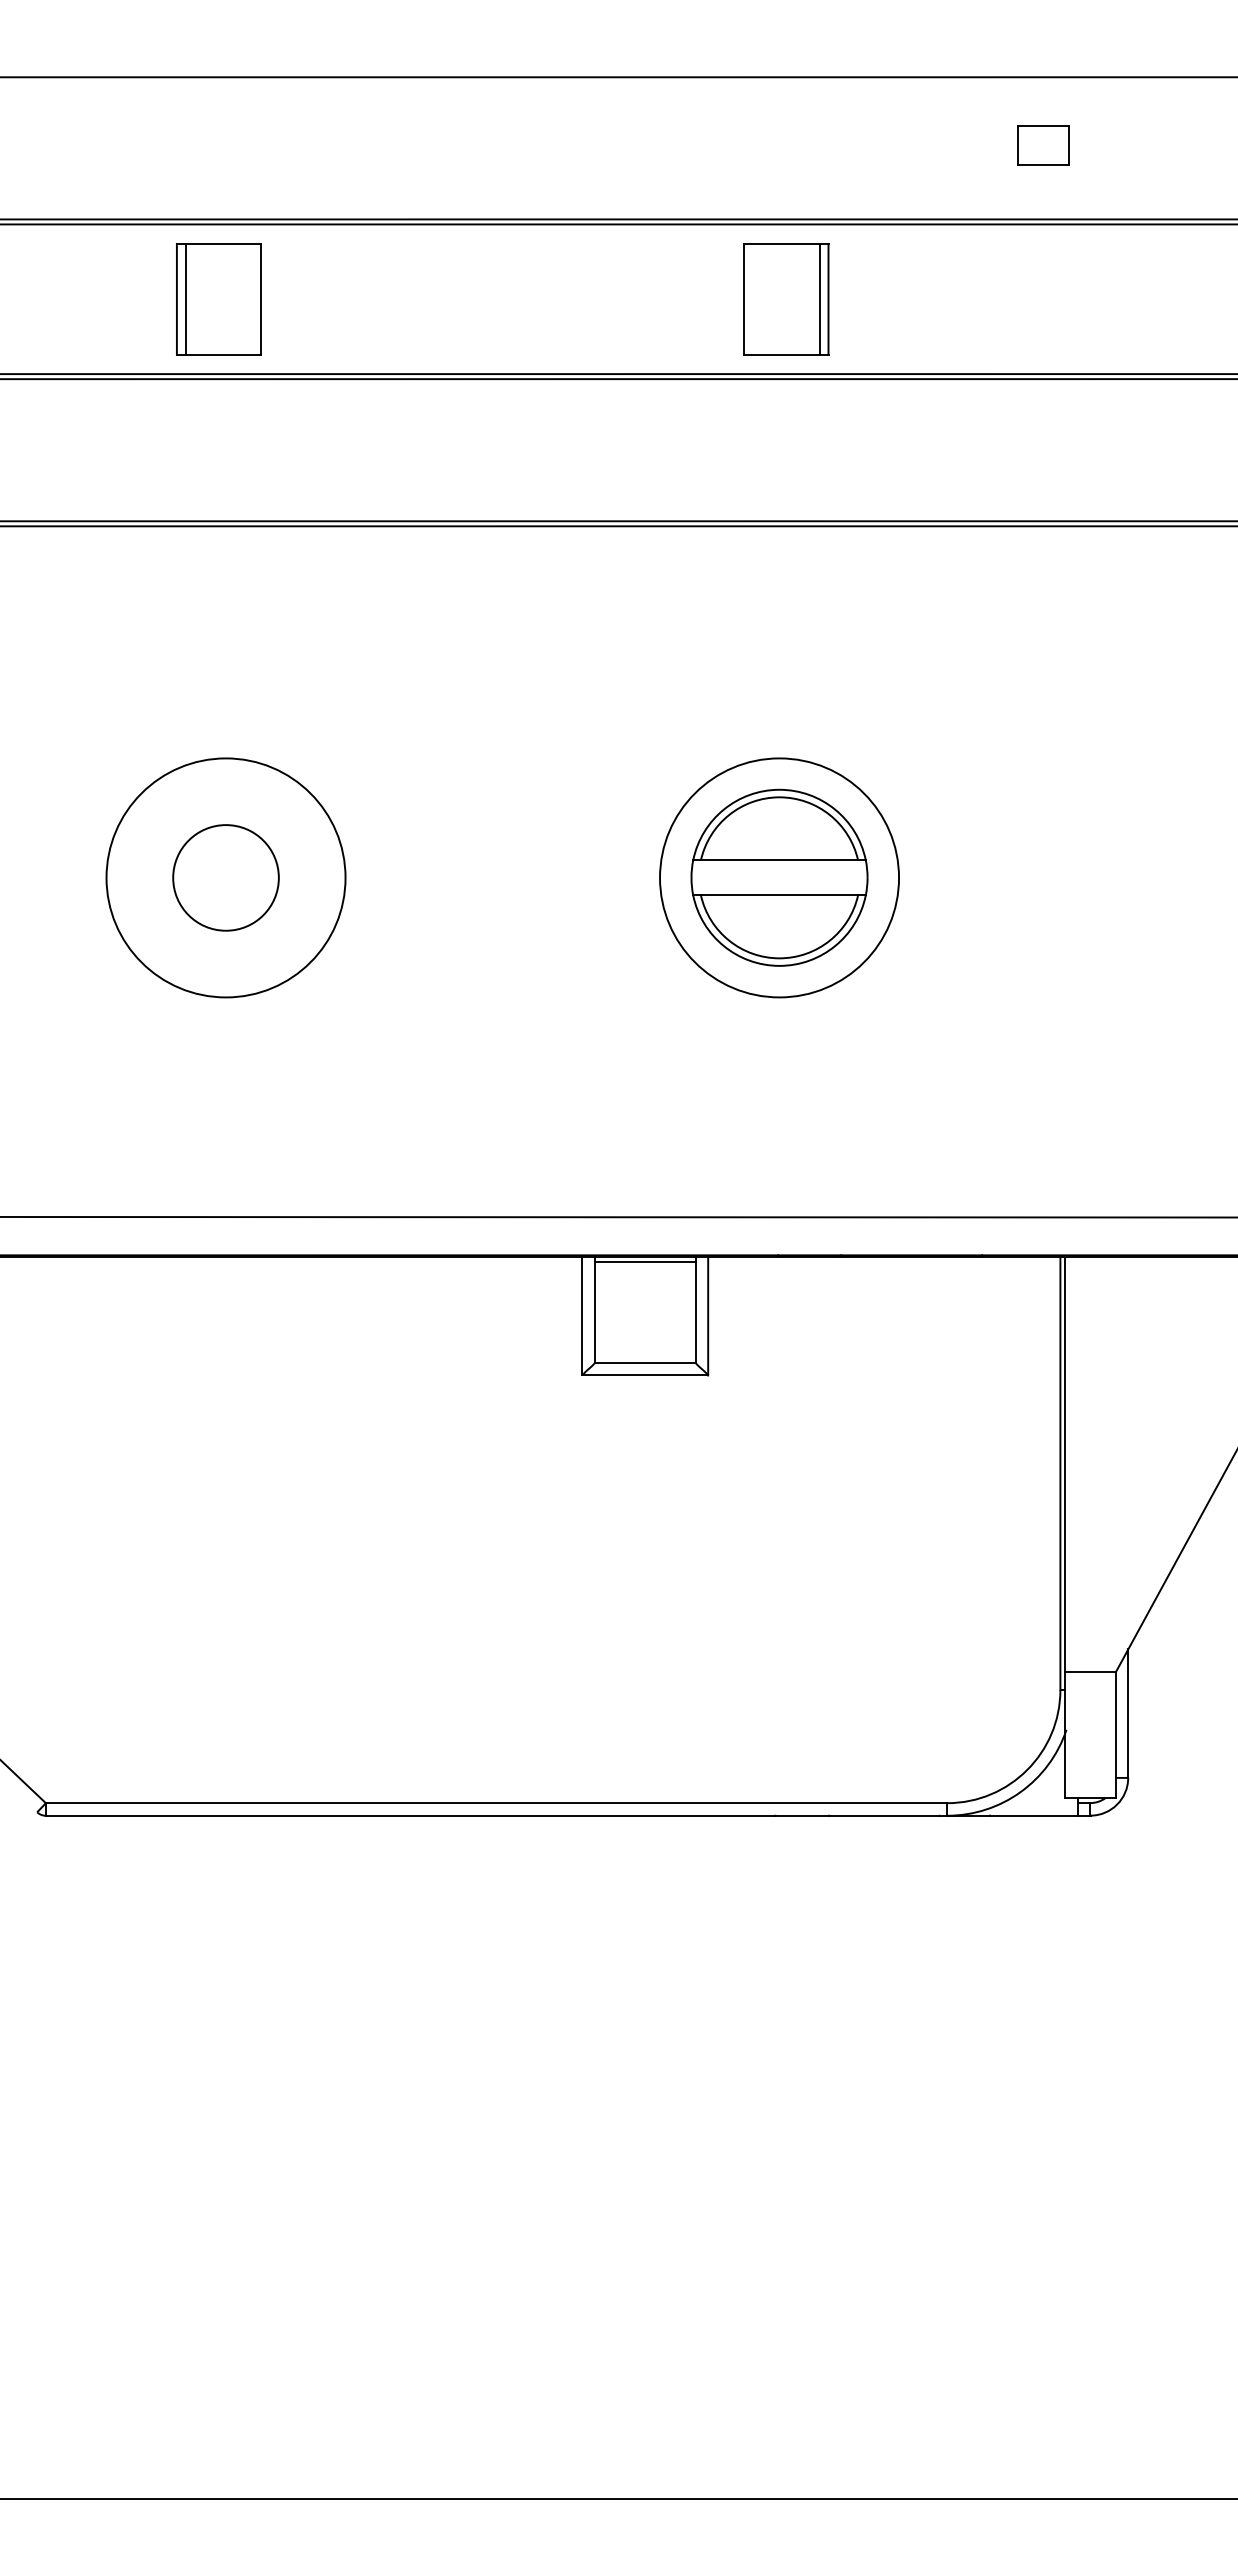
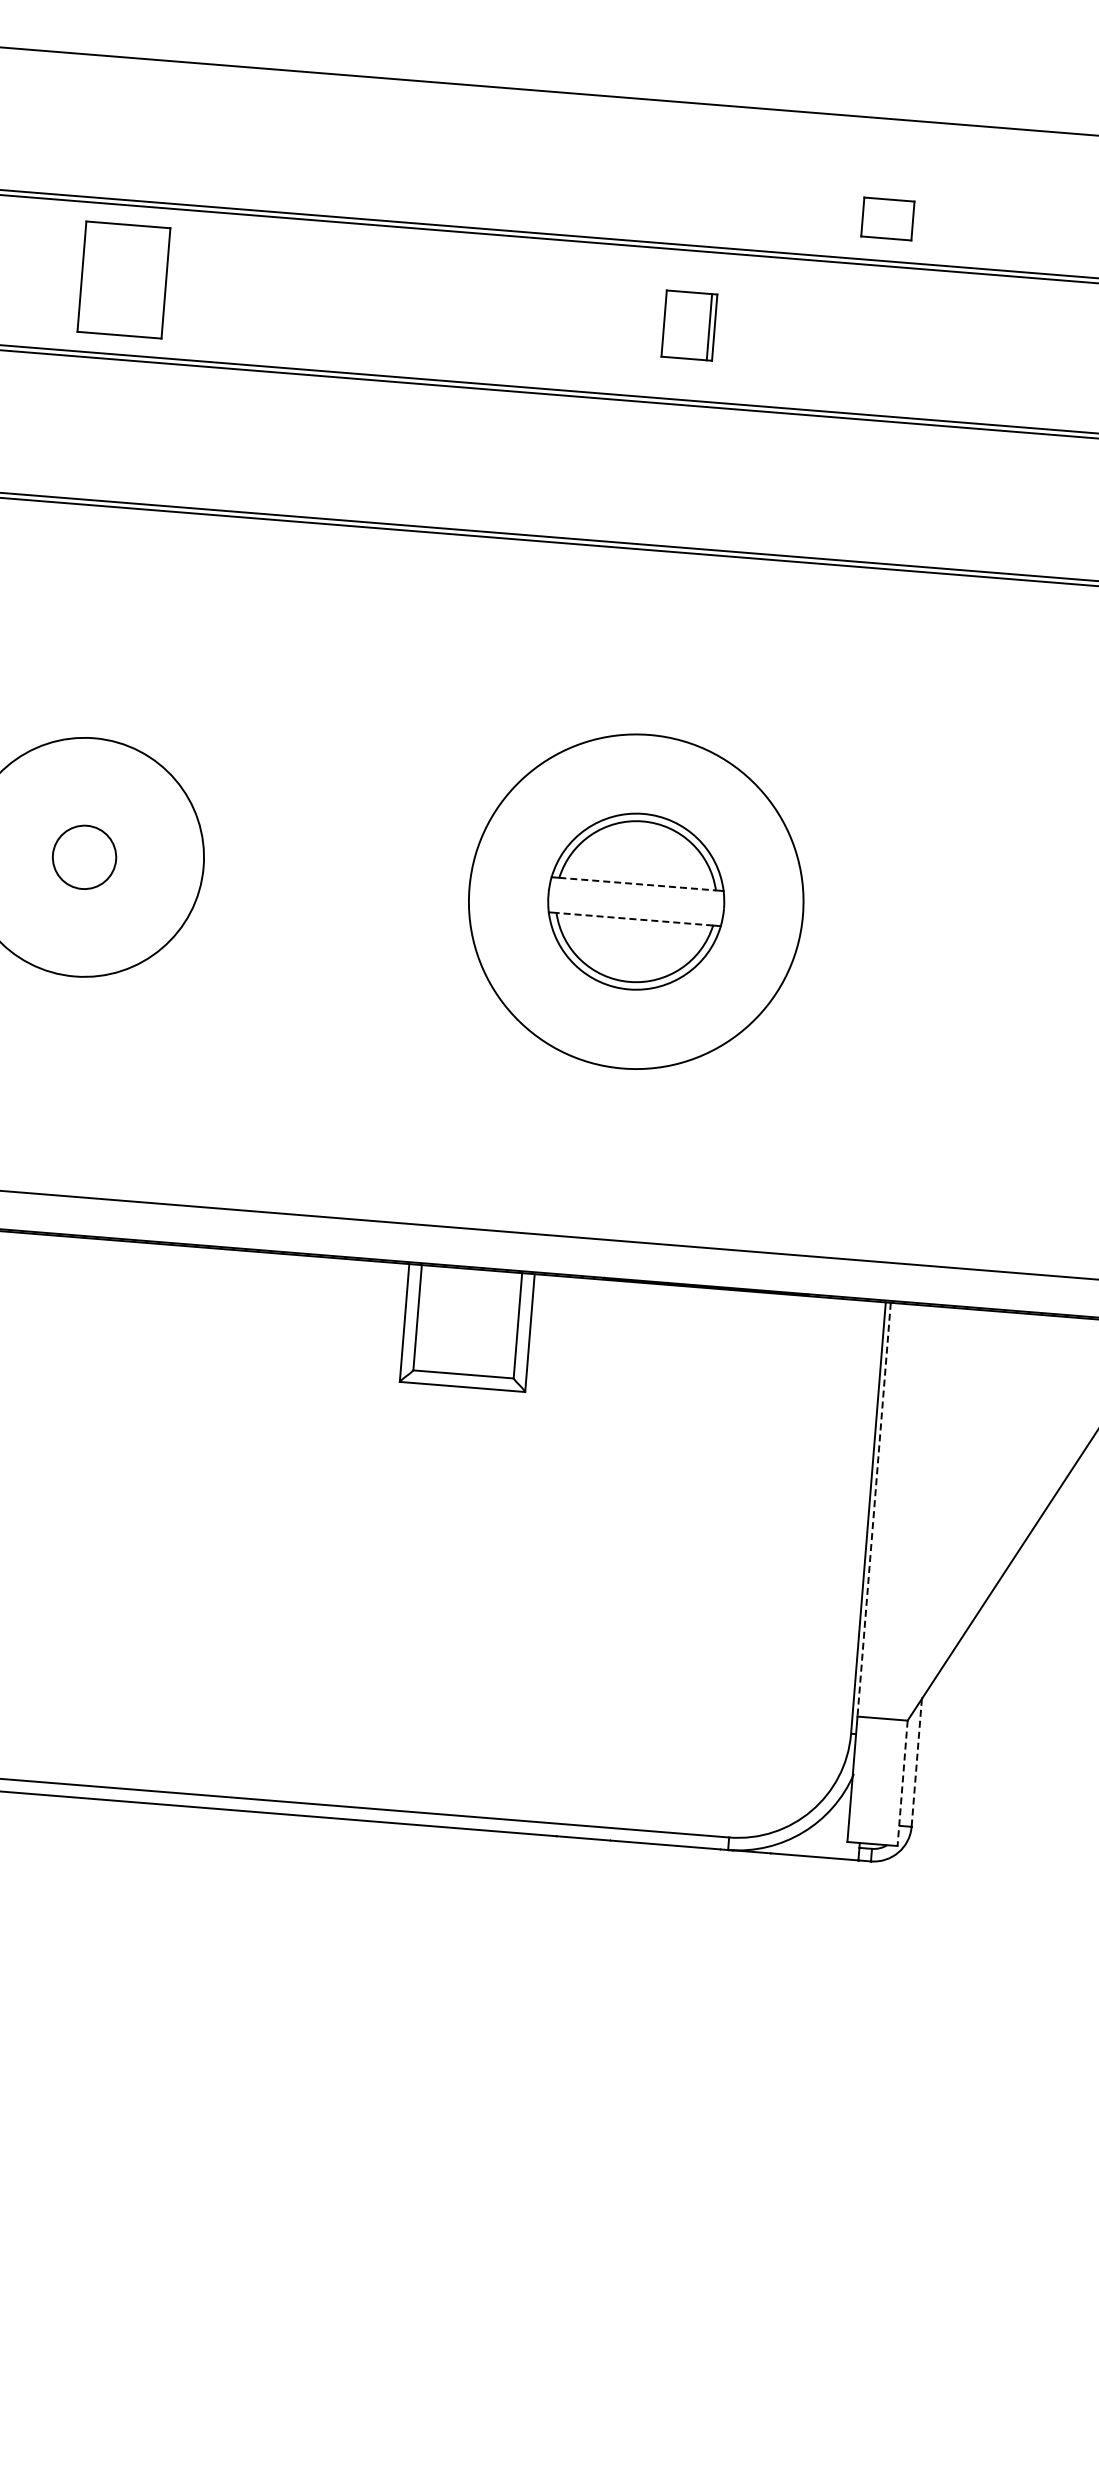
part: (1043, 145) -> (887, 219), moved
line: (185, 298) -> (90, 276), removed
part: (786, 299) -> (689, 325), size x0.6
line: (779, 860) -> (637, 884), solid -> dashed
circle: (225, 877) -> (84, 856), size x0.6
circle: (779, 877) -> (636, 901), size x1.4
line: (779, 895) -> (634, 919), solid -> dashed
line: (644, 1262) -> (470, 1274), removed
line: (1065, 1464) -> (874, 1509), solid -> dashed
line: (1128, 1714) -> (916, 1763), solid -> dashed
line: (1115, 1735) -> (902, 1783), solid -> dashed

